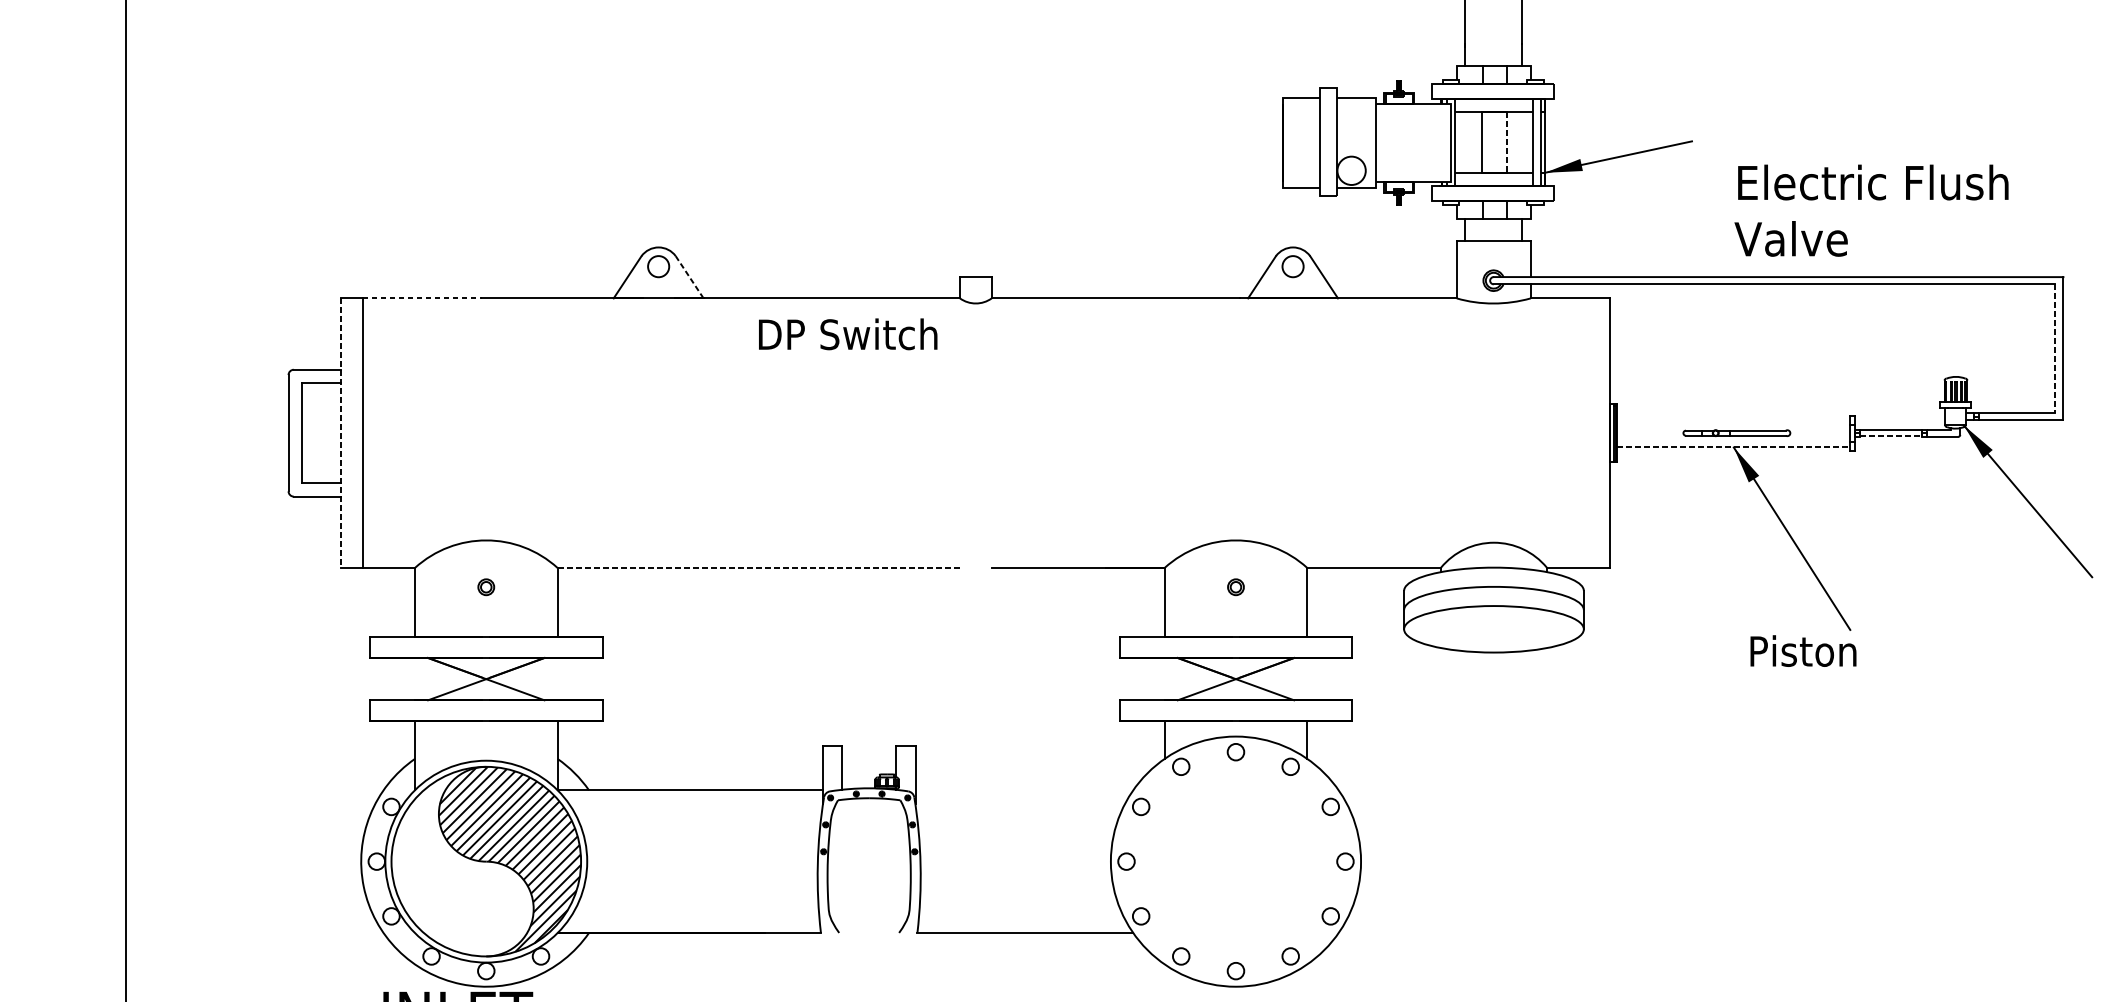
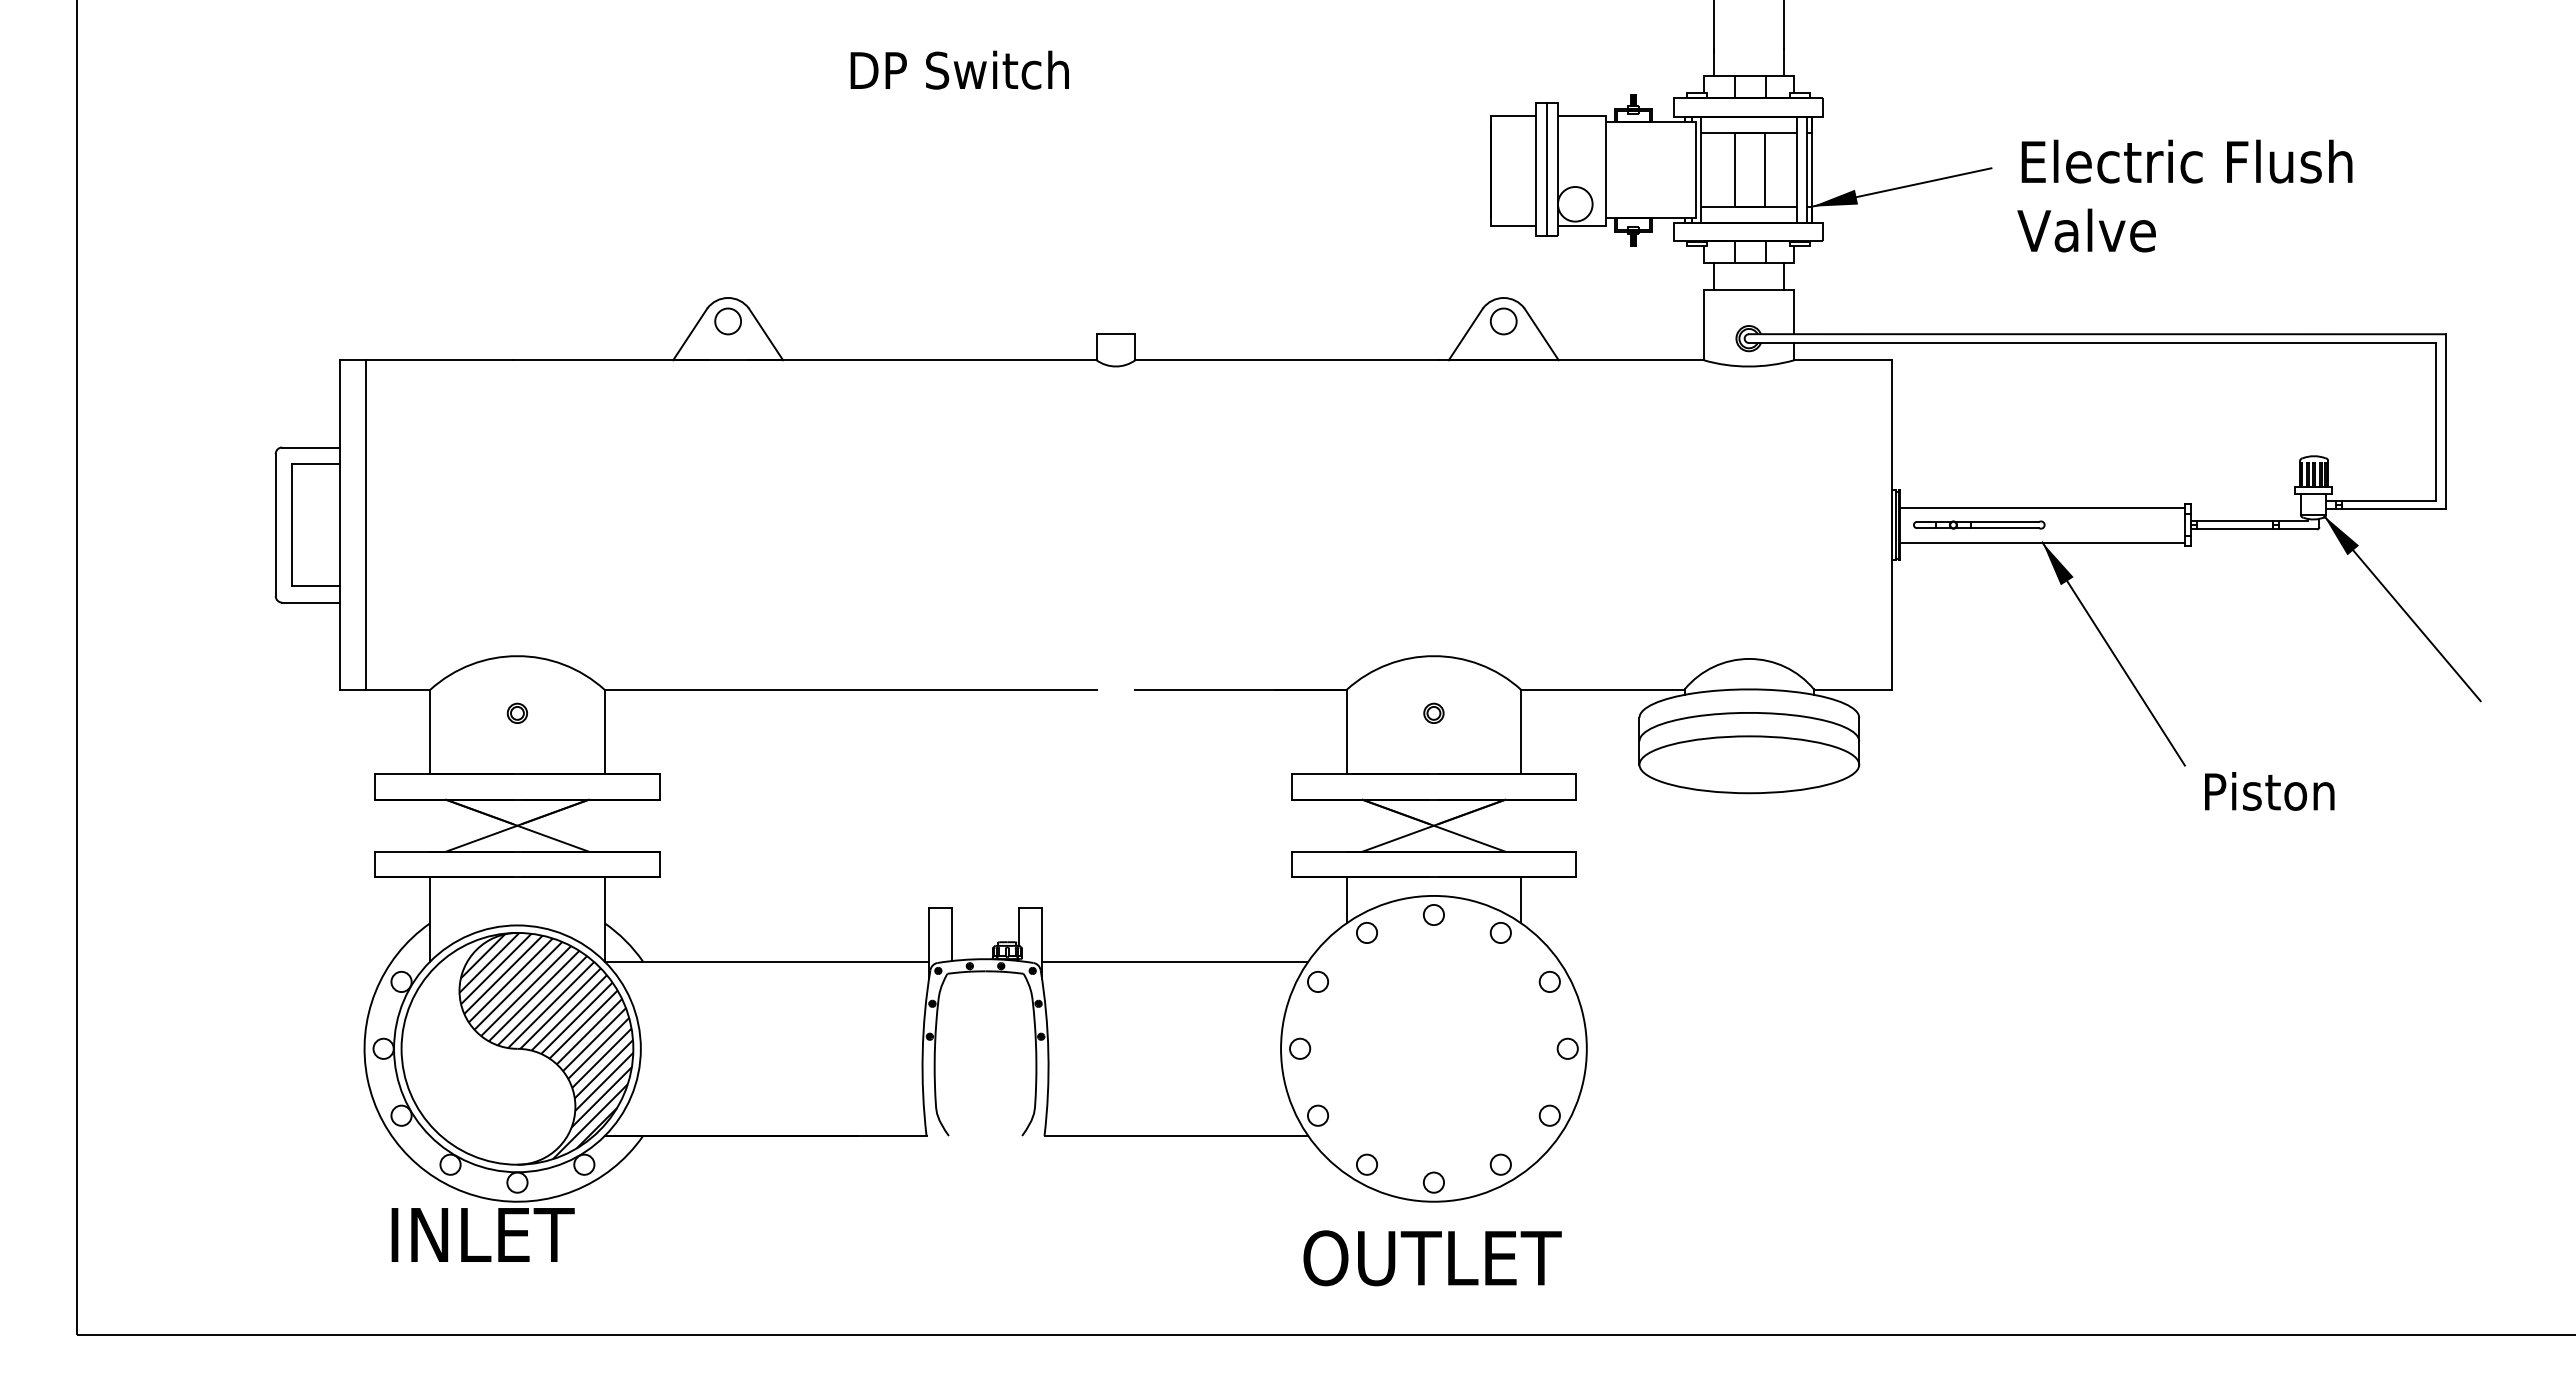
line: (1328, 141) -> (1547, 168), added
line: (1507, 142) -> (1765, 169), dashed -> solid
text: (1871, 210) -> (2184, 195), moved
line: (690, 277) -> (766, 334), dashed -> solid
line: (422, 298) -> (439, 360), dashed -> solid
text: (847, 333) -> (959, 69), moved
line: (2055, 348) -> (2435, 421), dashed -> solid
line: (1733, 418) -> (2042, 507), added
part: (1737, 432) -> (1979, 524), moved
line: (341, 433) -> (340, 525), dashed -> solid
line: (1890, 436) -> (2234, 528), dashed -> solid
line: (1734, 447) -> (2043, 542), dashed -> solid
line: (758, 567) -> (850, 689), dashed -> solid
text: (1803, 651) -> (2269, 791), moved
line: (1024, 790) -> (1175, 961), added

